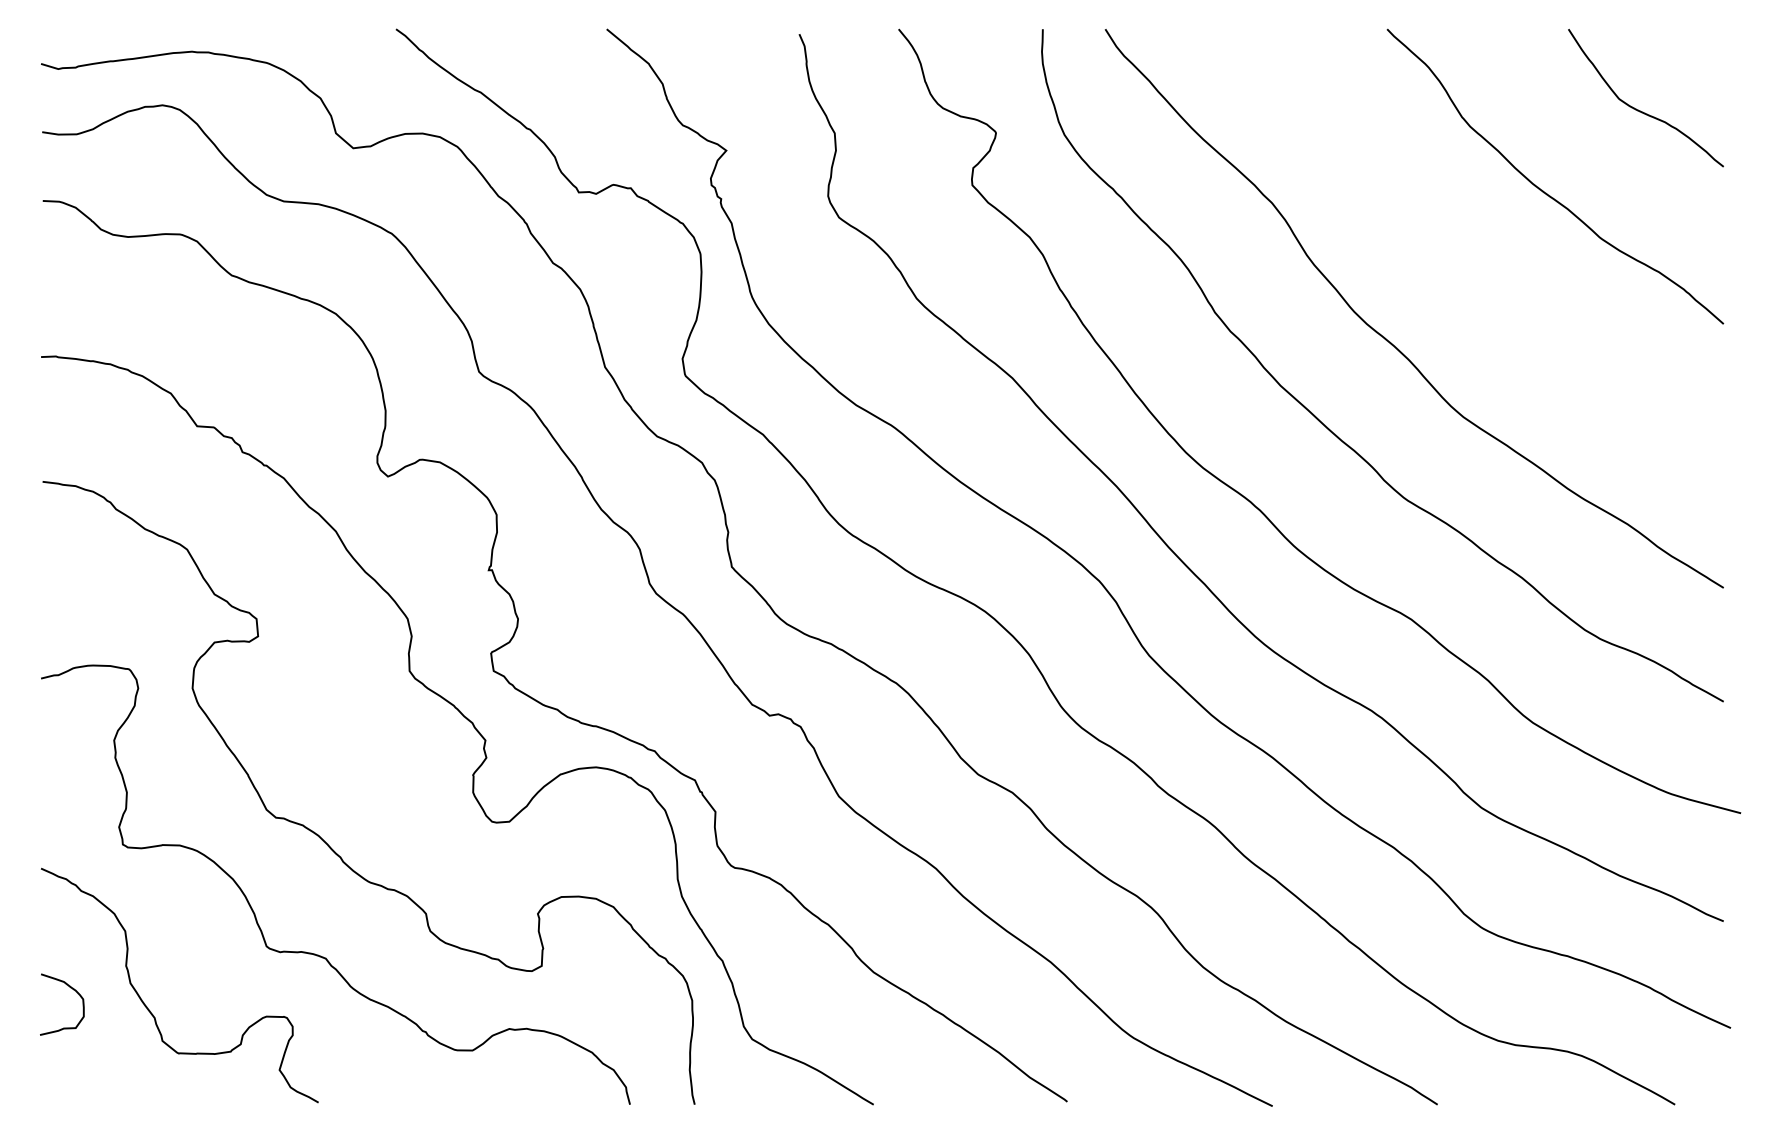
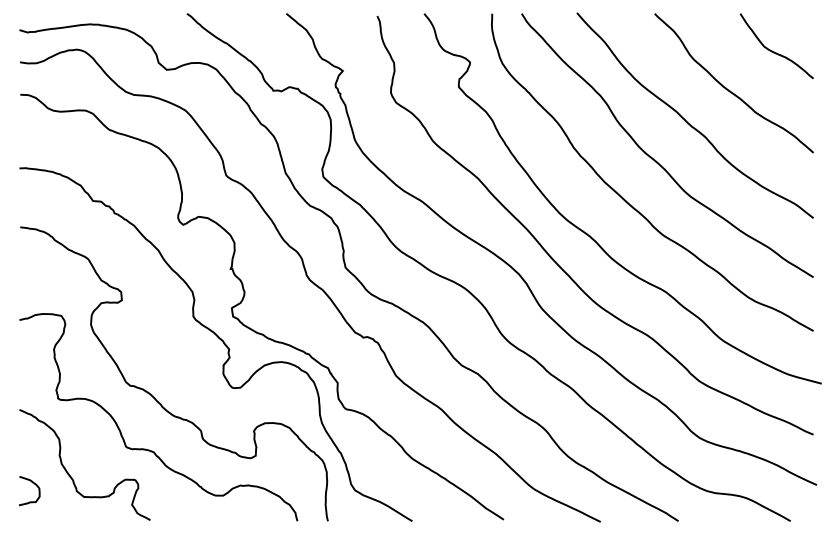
curve: (1456, 257) -> (687, 121), added
curve: (74, 992) -> (35, 485), moved

